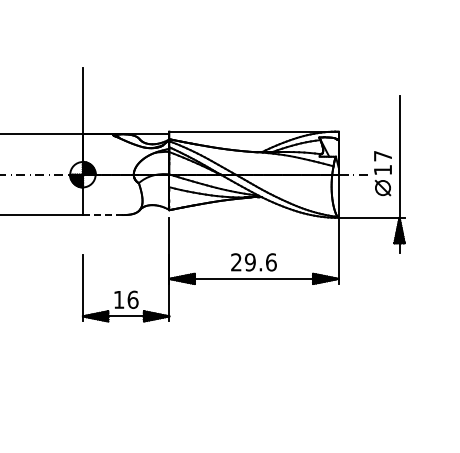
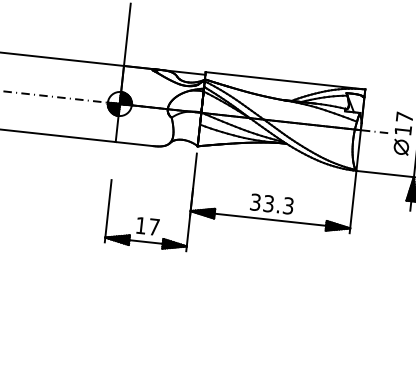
line: (102, 215) -> (134, 144), dashed -> solid
text: (253, 262) -> (271, 204), 29.6 -> 33.3
text: (132, 299) -> (153, 226), 16 -> 17

